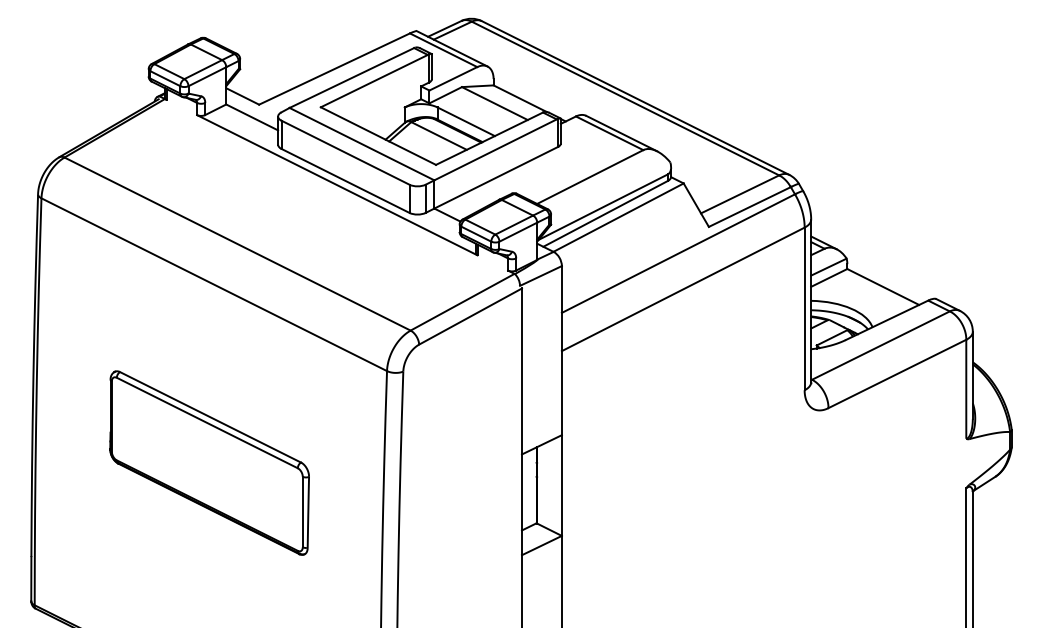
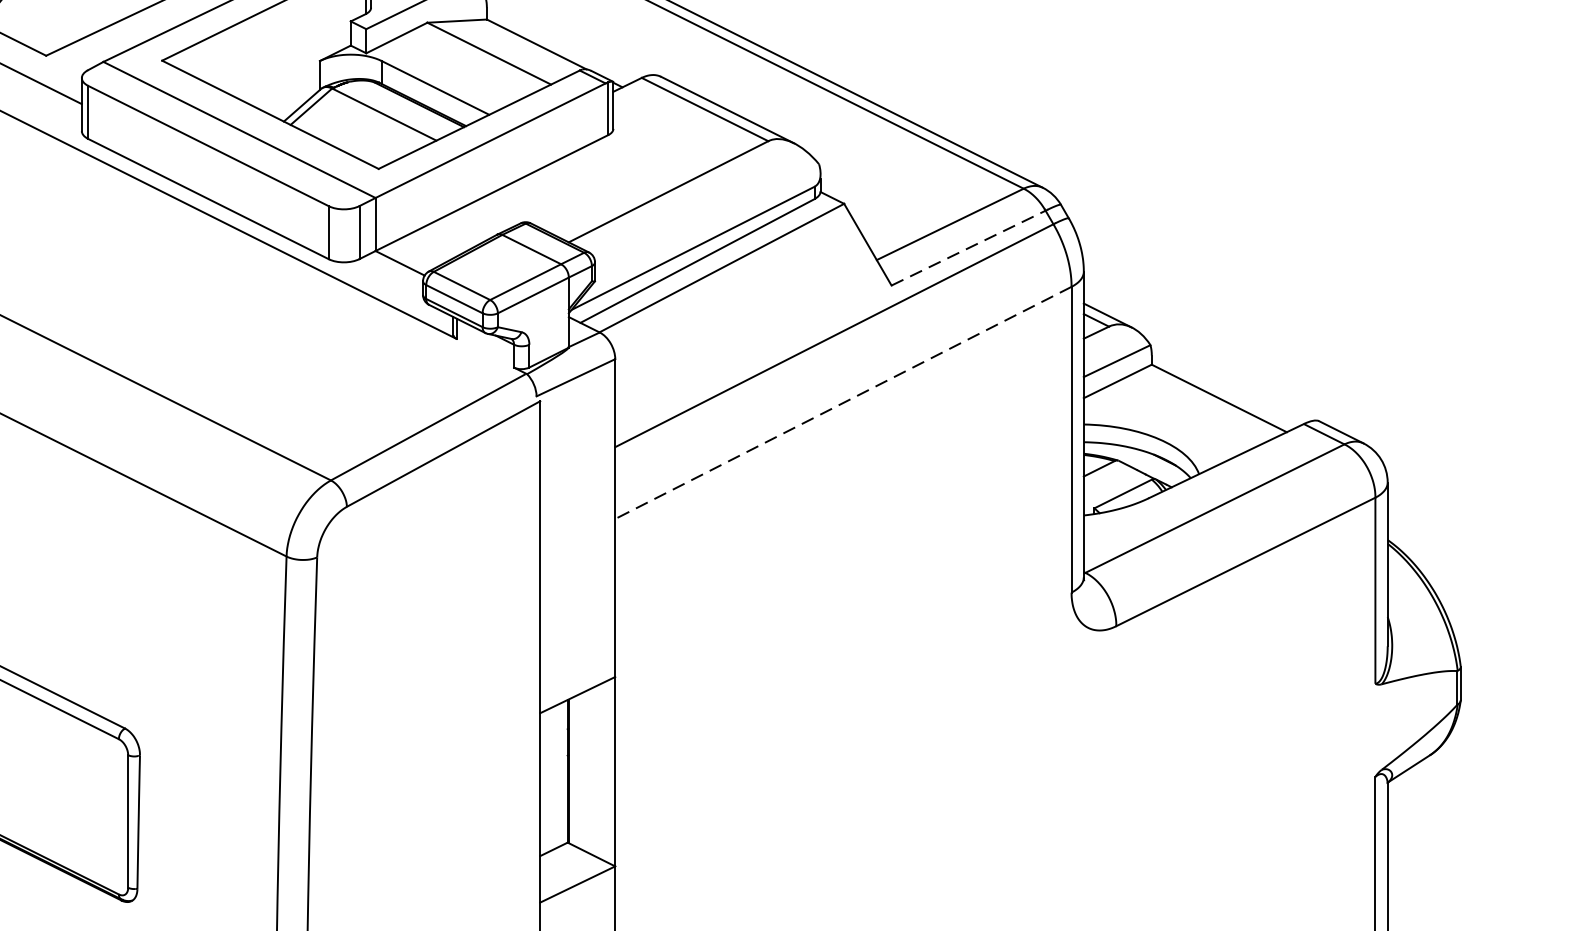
line: (749, 207) -> (967, 249), solid -> dashed
line: (682, 289) -> (841, 403), solid -> dashed

